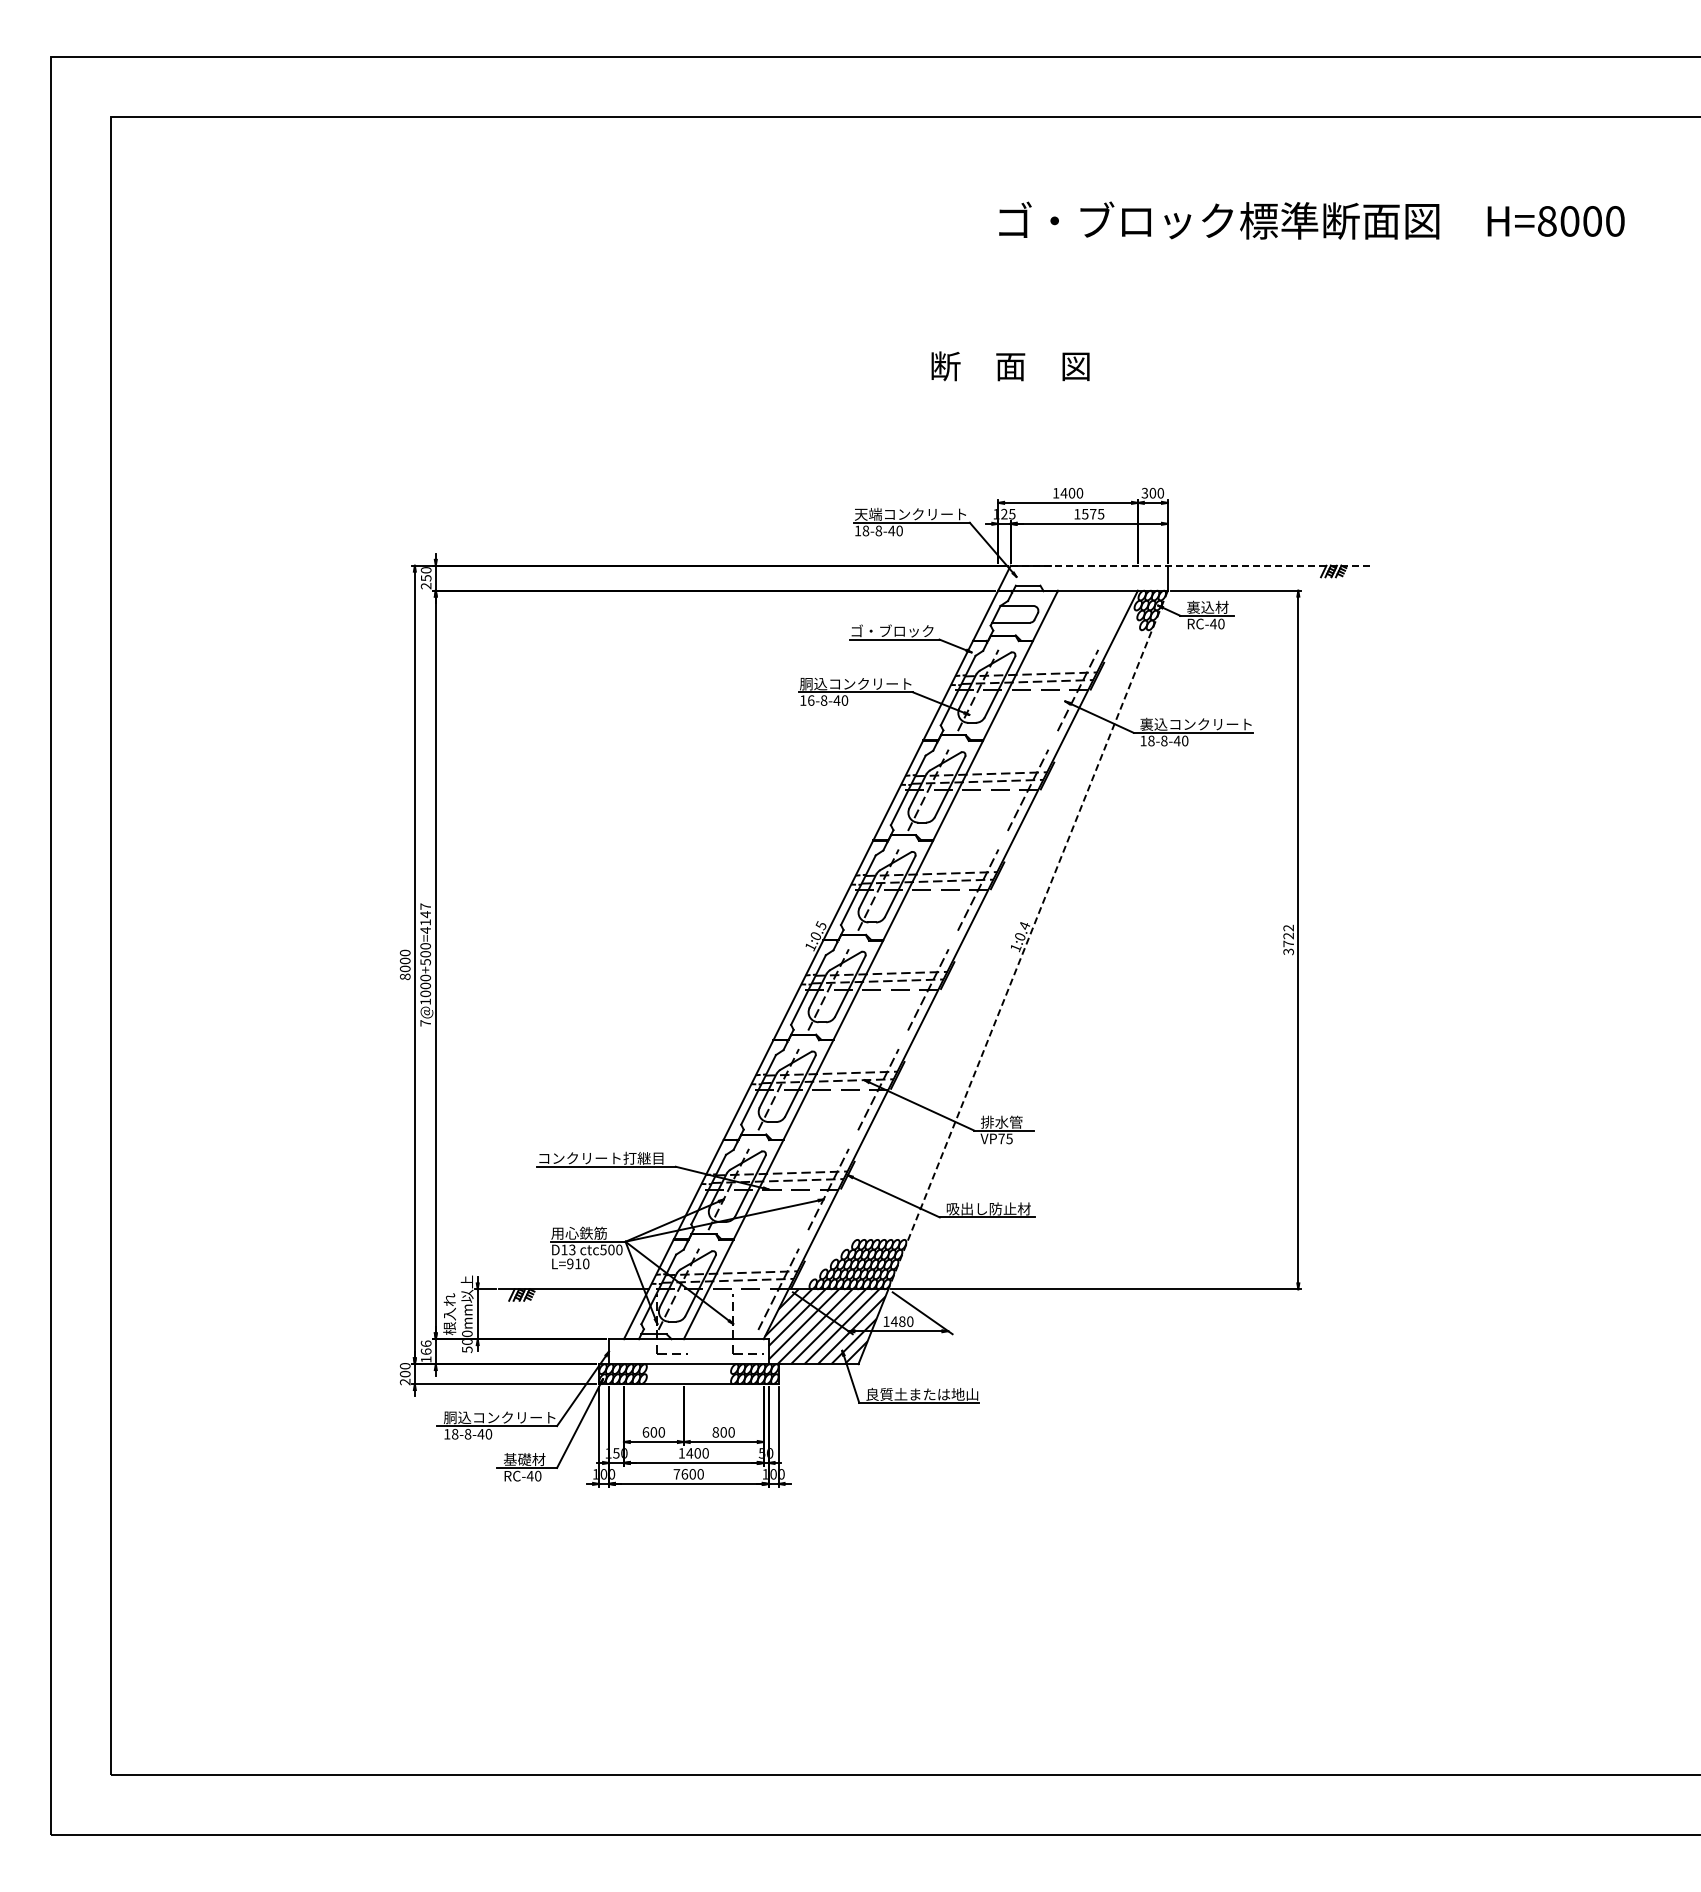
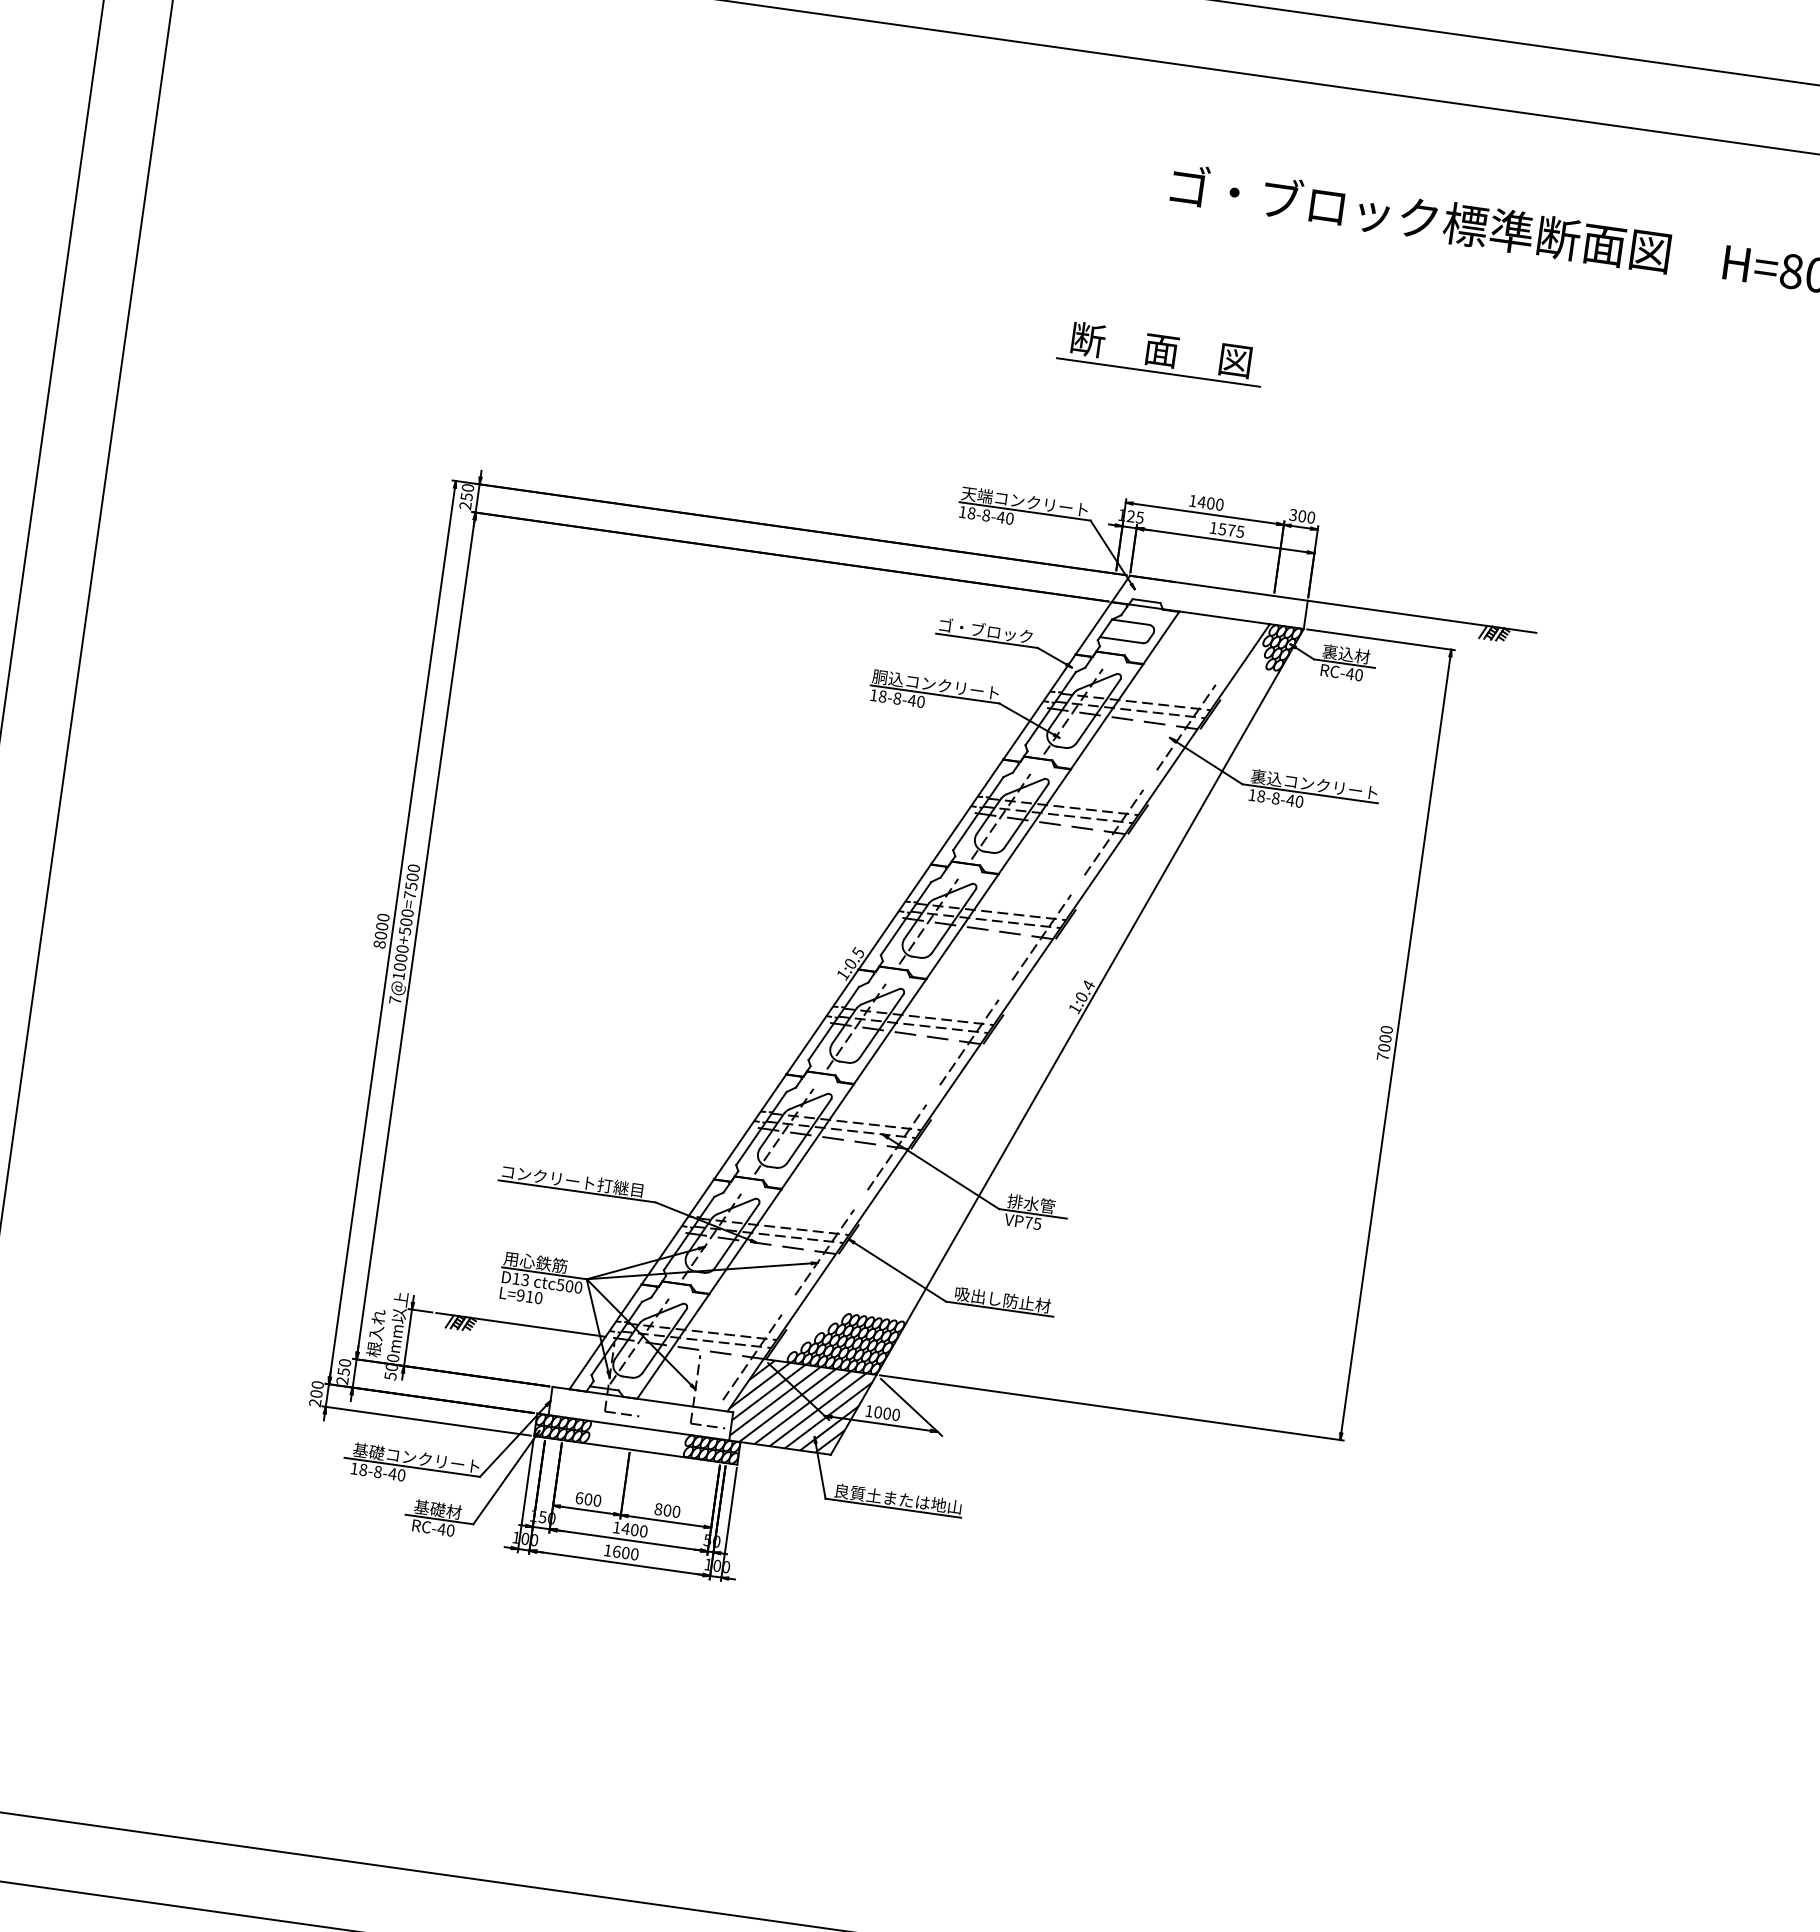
line: (1010, 386) -> (1158, 372), added
line: (1190, 565) -> (1333, 604), dashed -> solid
text: (811, 700) -> (883, 696), 16-8-40 -> 18-8-40
text: (425, 918) -> (411, 881), 7@1000+500=4147 -> 7@1000+500=7500
text: (1288, 939) -> (1384, 1042), 3722 -> 7000
line: (1027, 940) -> (1089, 1002), dashed -> solid
text: (897, 1321) -> (881, 1412), 1480 -> 1000
text: (425, 1351) -> (343, 1371), 166 -> 250
text: (457, 1417) -> (368, 1451), 胴込コンクリート -> 基礎コンクリート
text: (676, 1474) -> (607, 1550), 7600 -> 1600

